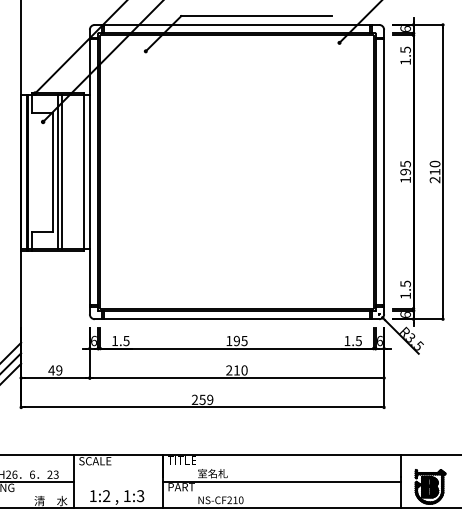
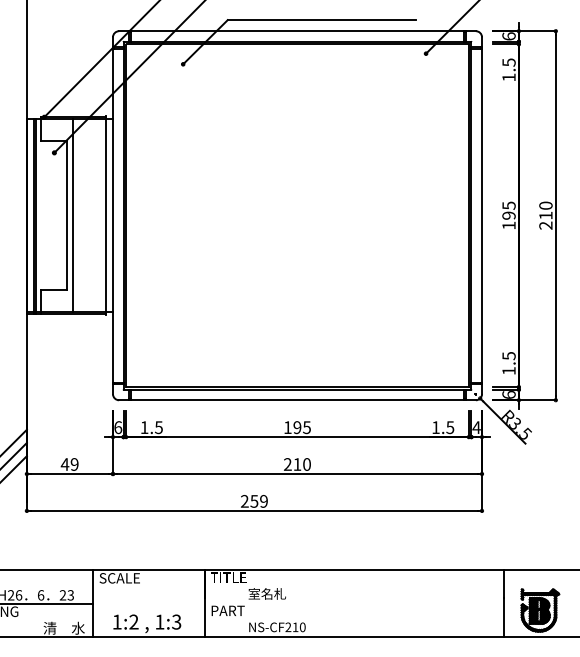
line: (61, 171) -> (77, 215), removed
text: (379, 340) -> (476, 427), 6 -> 4
line: (281, 481) -> (353, 603), removed

